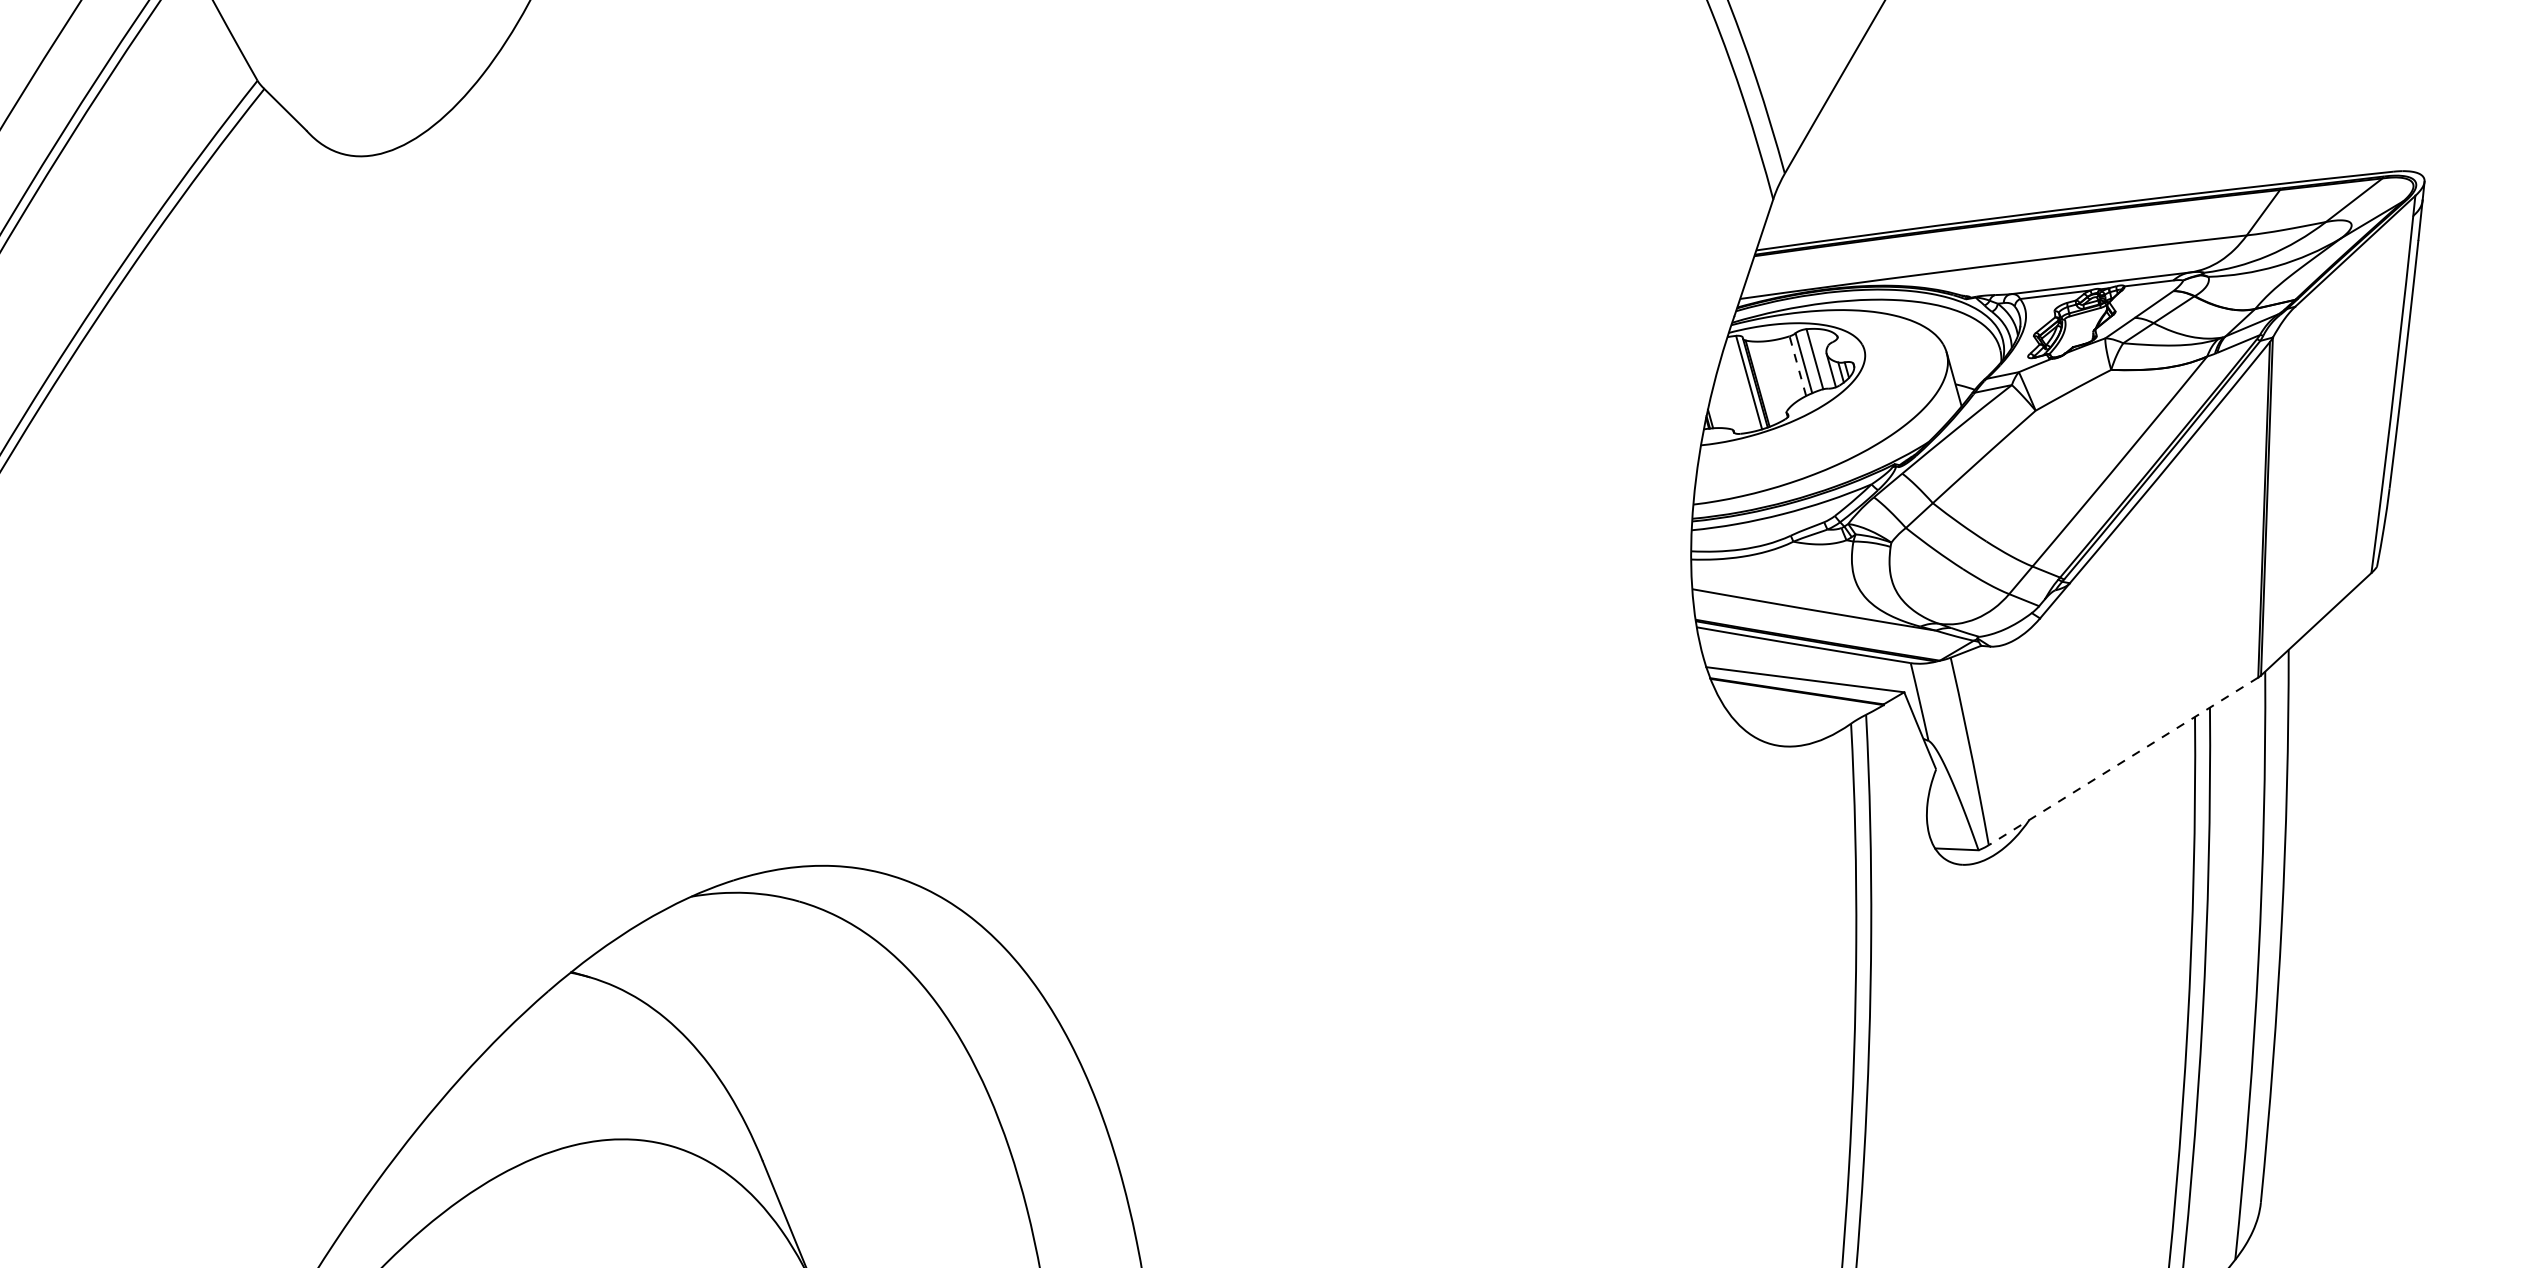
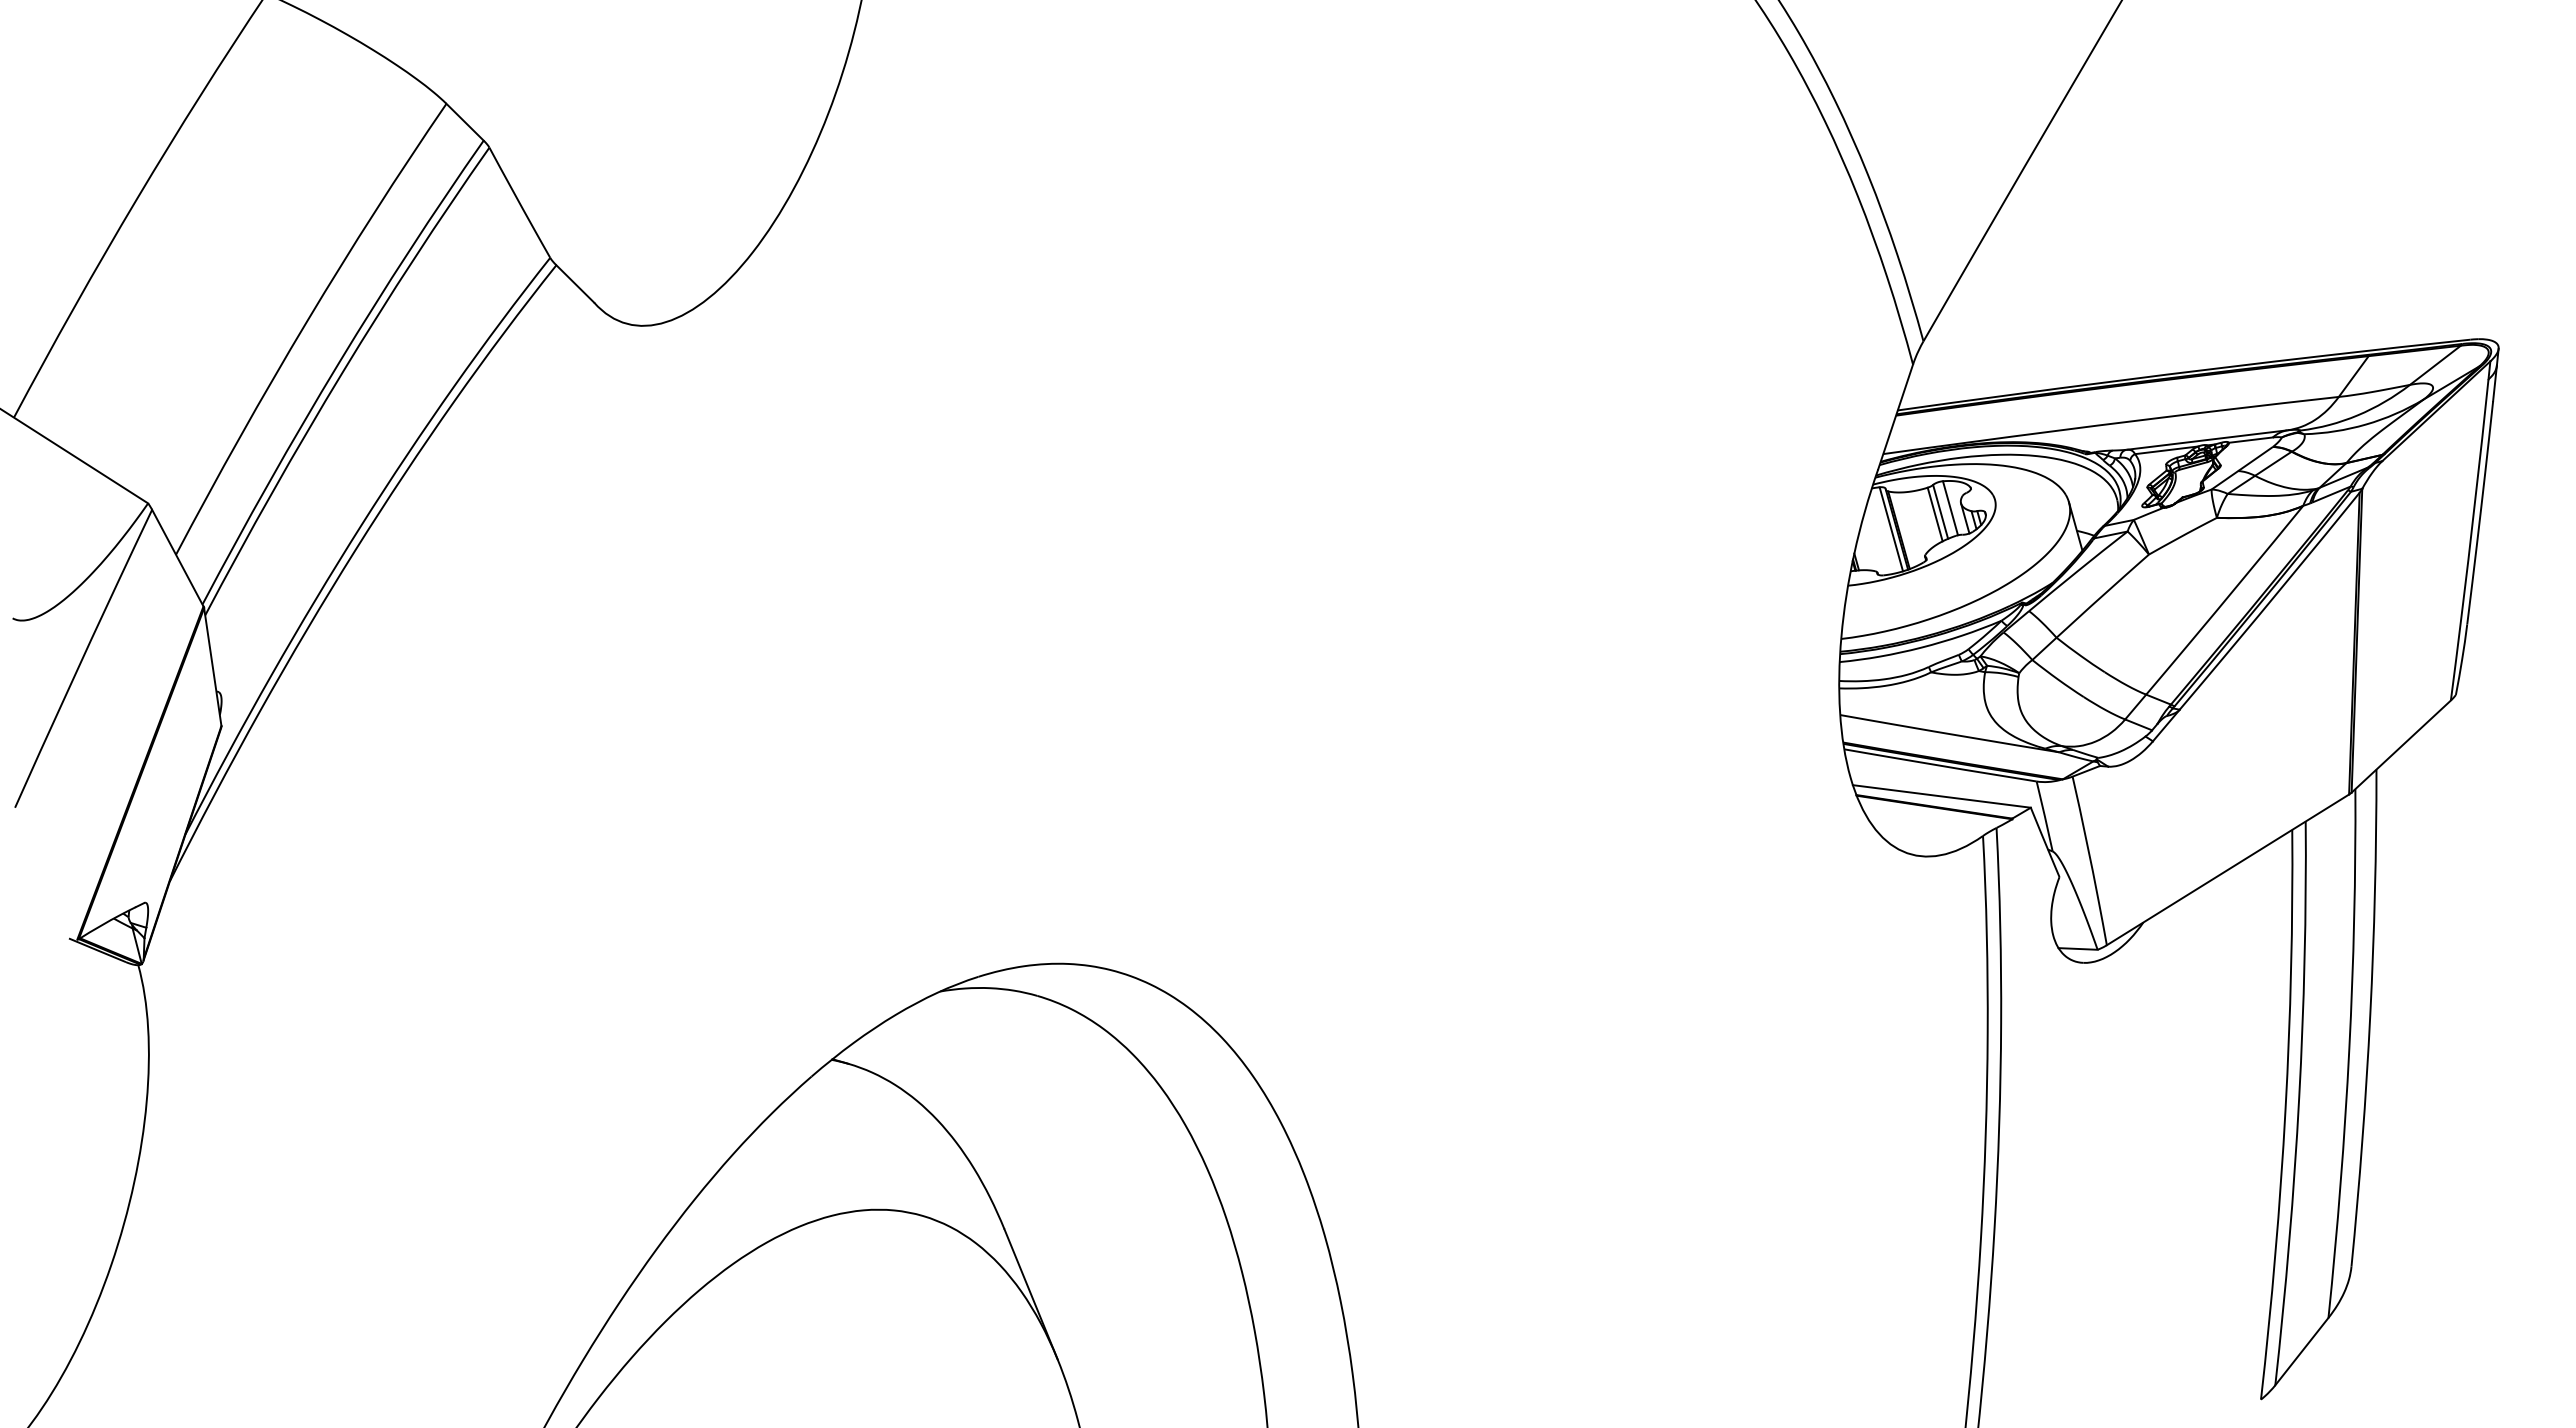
line: (1798, 366) -> (1935, 514), dashed -> solid
line: (2122, 760) -> (2227, 869), dashed -> solid

